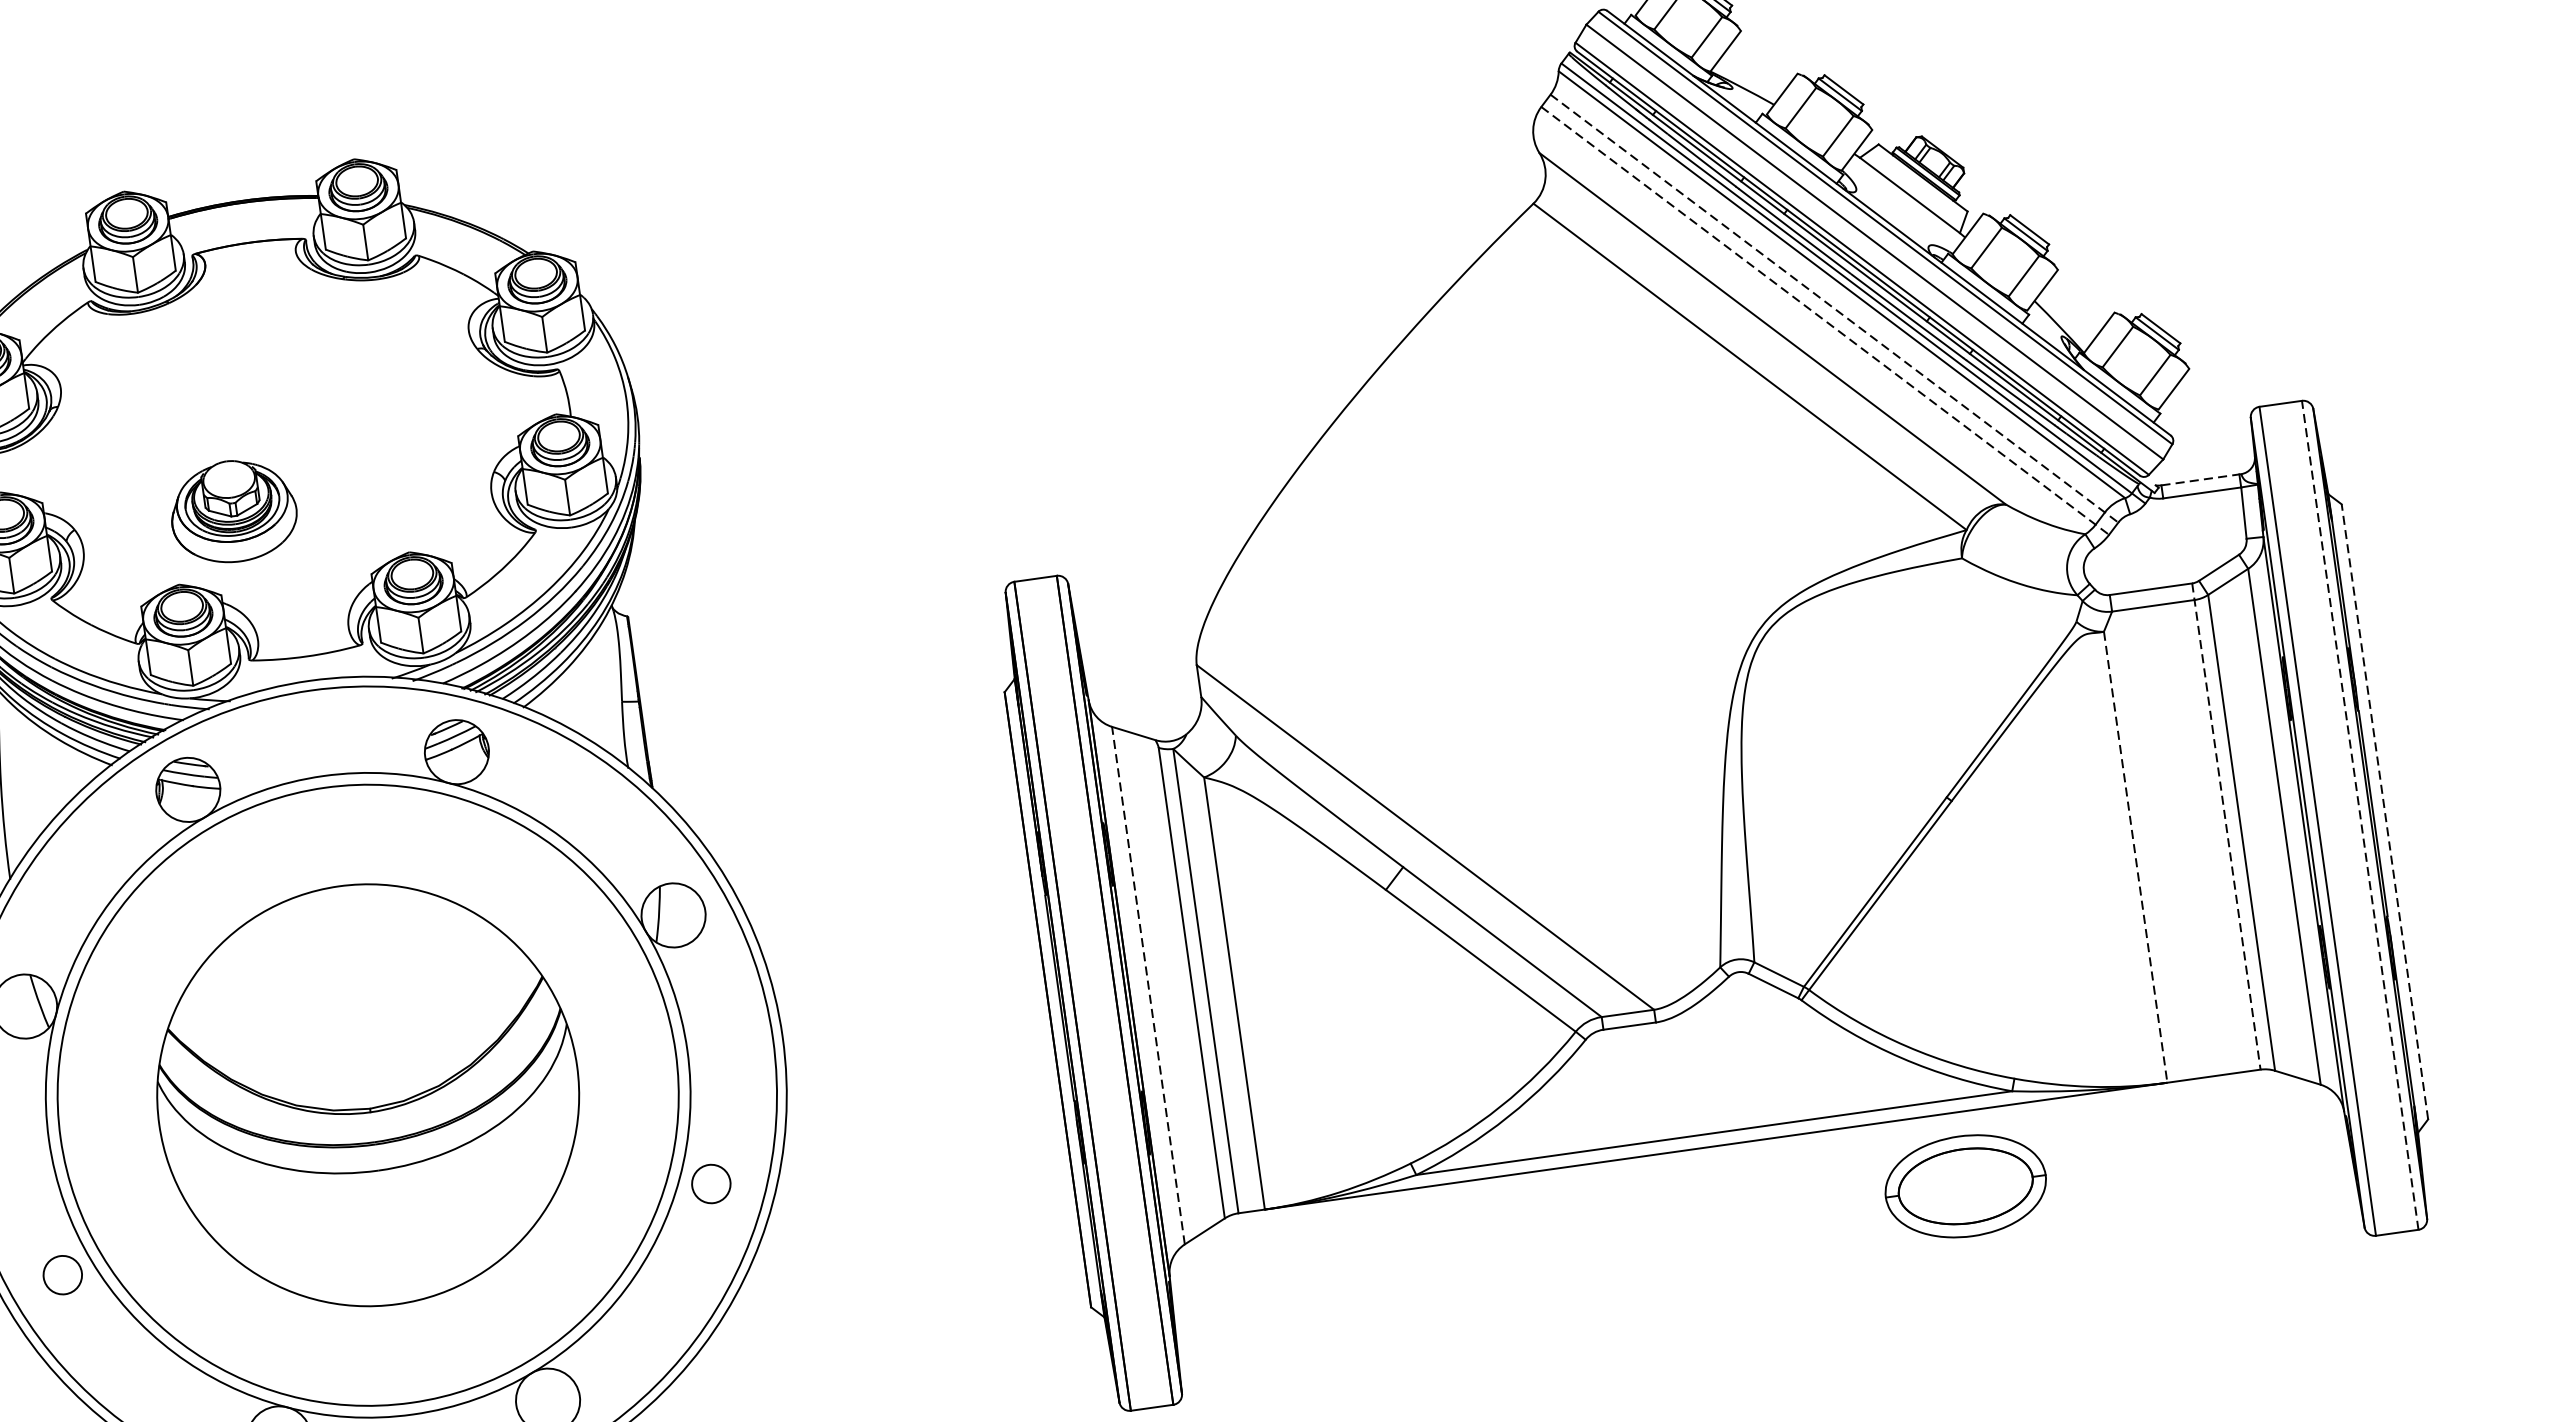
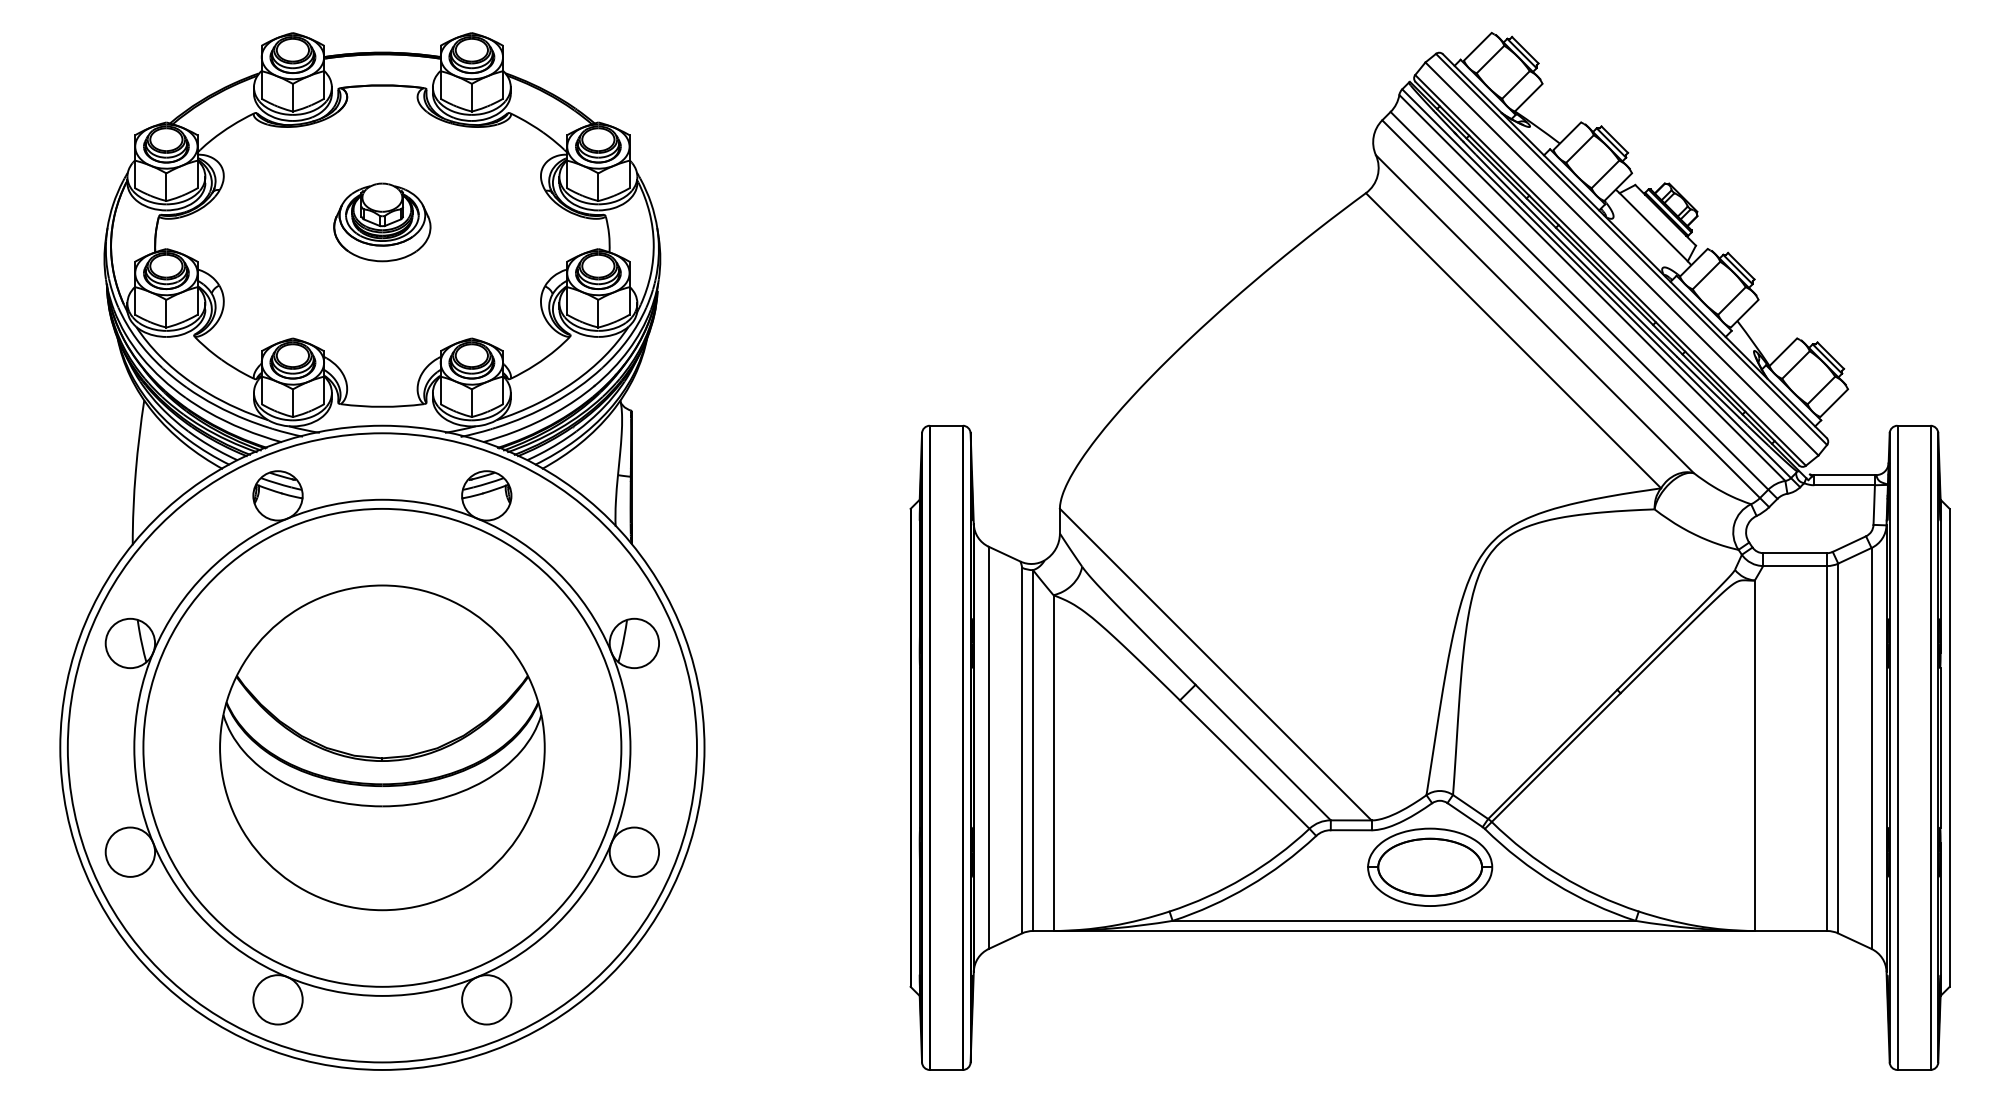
line: (1835, 308) -> (1584, 305), dashed -> solid
line: (1824, 320) -> (1575, 313), dashed -> solid
line: (2201, 480) -> (1845, 475), dashed -> solid
part: (233, 511) -> (382, 222), moved
line: (2384, 811) -> (1949, 747), dashed -> solid
line: (2360, 814) -> (1930, 747), dashed -> solid
line: (2226, 827) -> (1827, 742), dashed -> solid
line: (2135, 858) -> (1754, 756), dashed -> solid
line: (1148, 985) -> (988, 747), dashed -> solid
circle: (711, 1183) -> (634, 851), size x1.67
part: (1966, 1185) -> (1430, 866), moved
circle: (62, 1274) -> (130, 851), size x1.67

